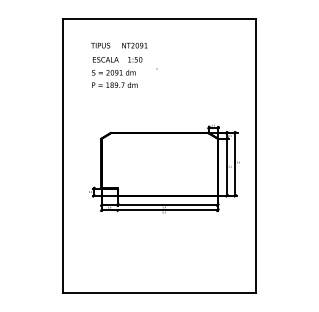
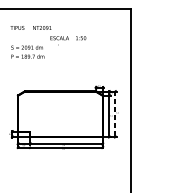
text: (117, 59) -> (68, 38), moved
line: (235, 164) -> (115, 114), solid -> dashed

